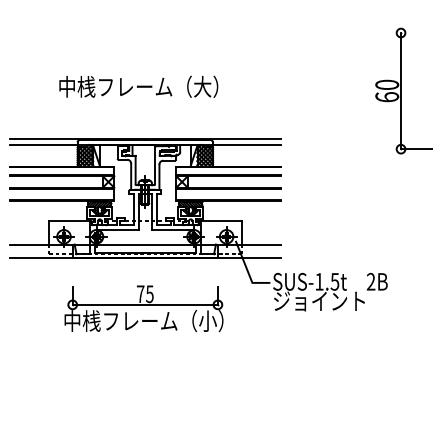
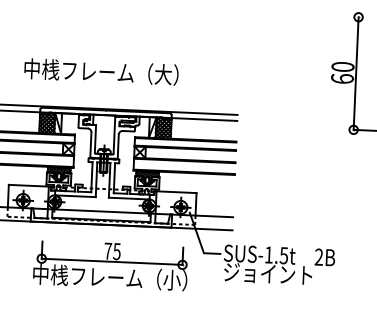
text: (138, 86) -> (101, 71), moved
part: (143, 308) -> (110, 265), moved

